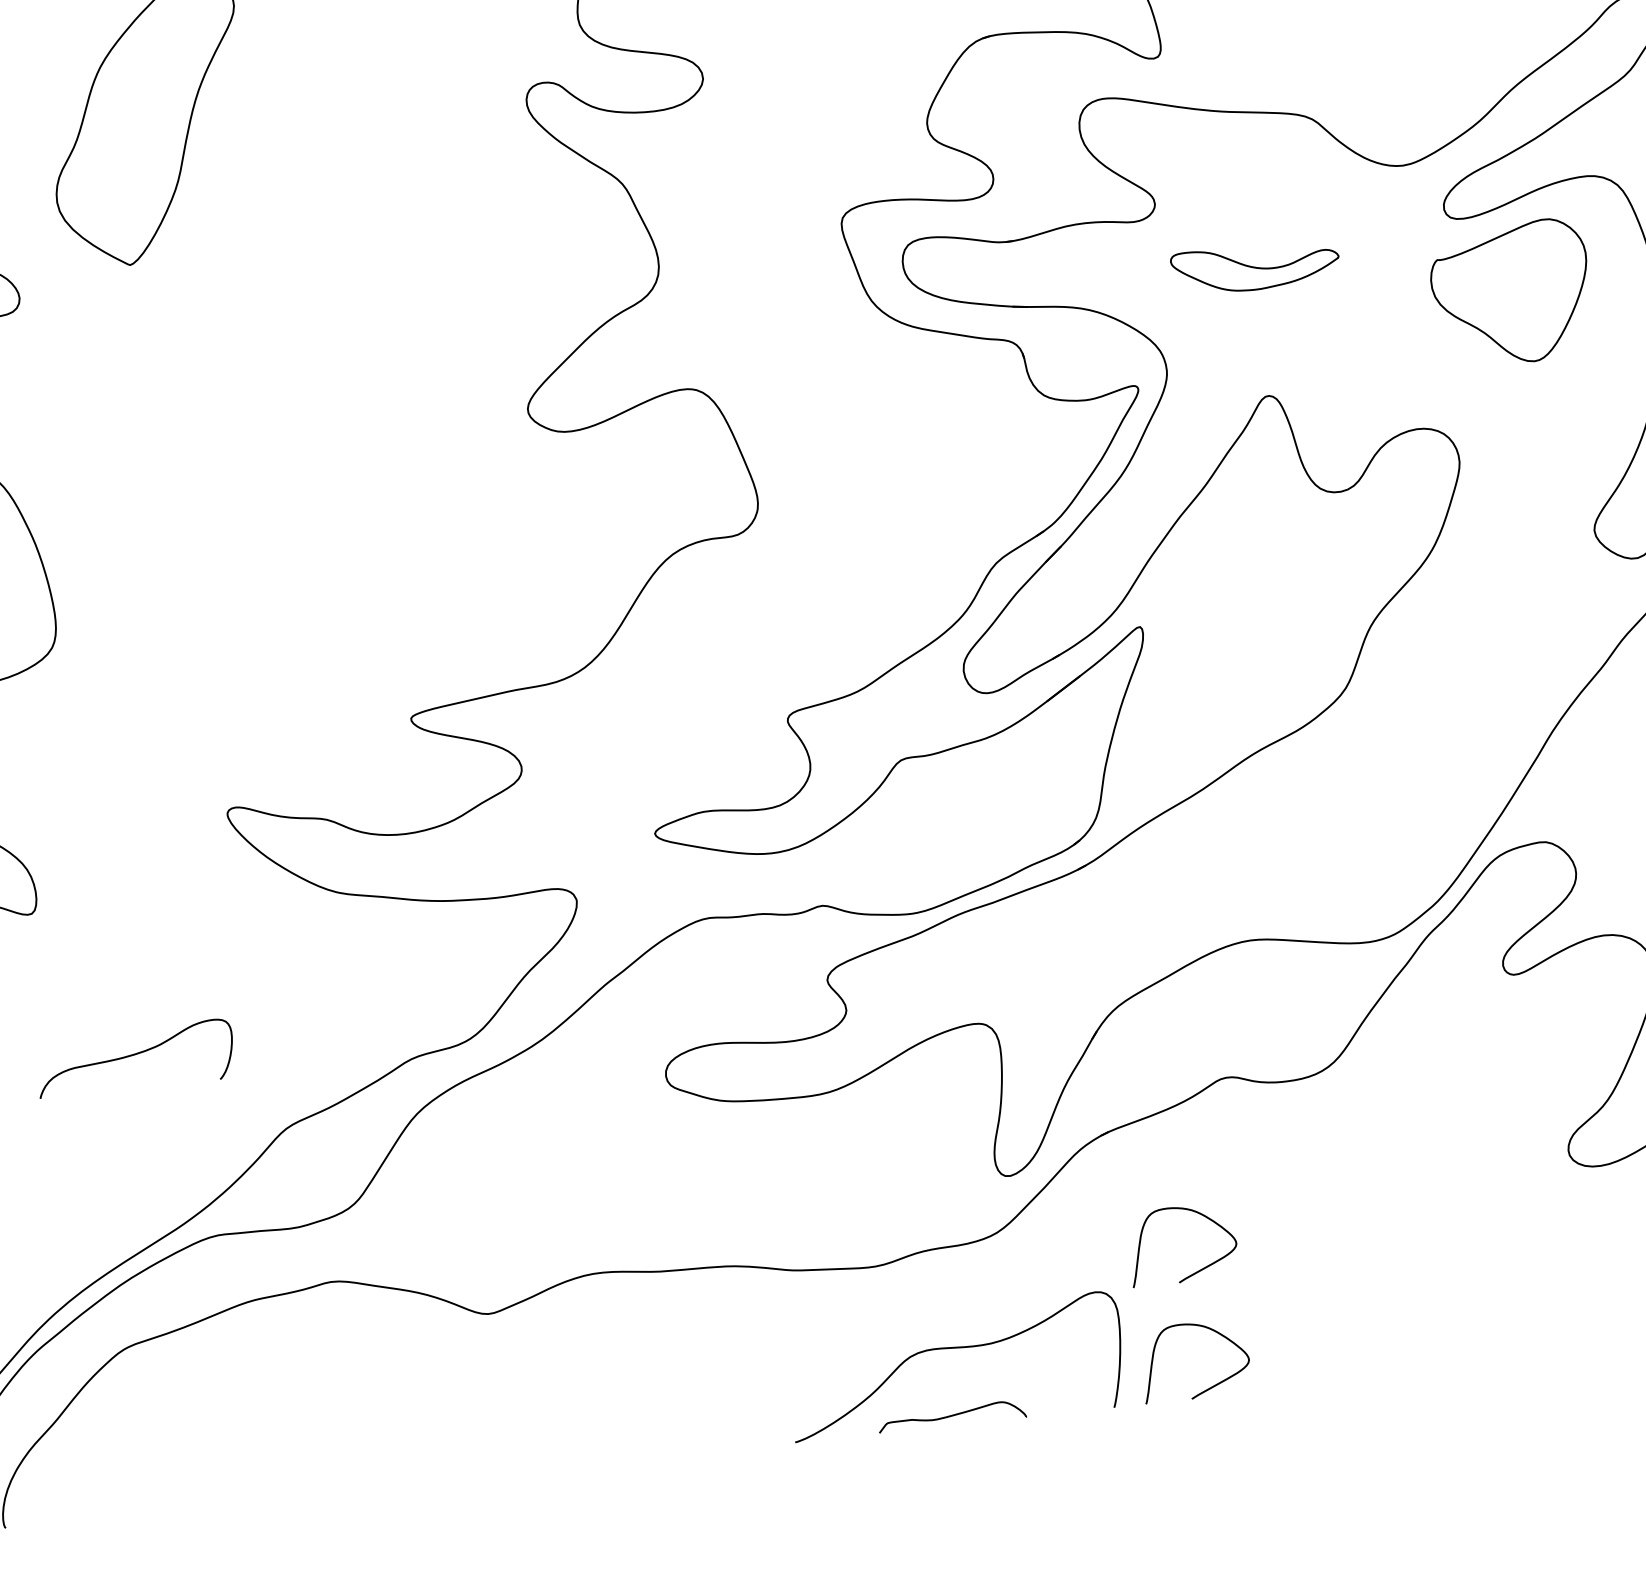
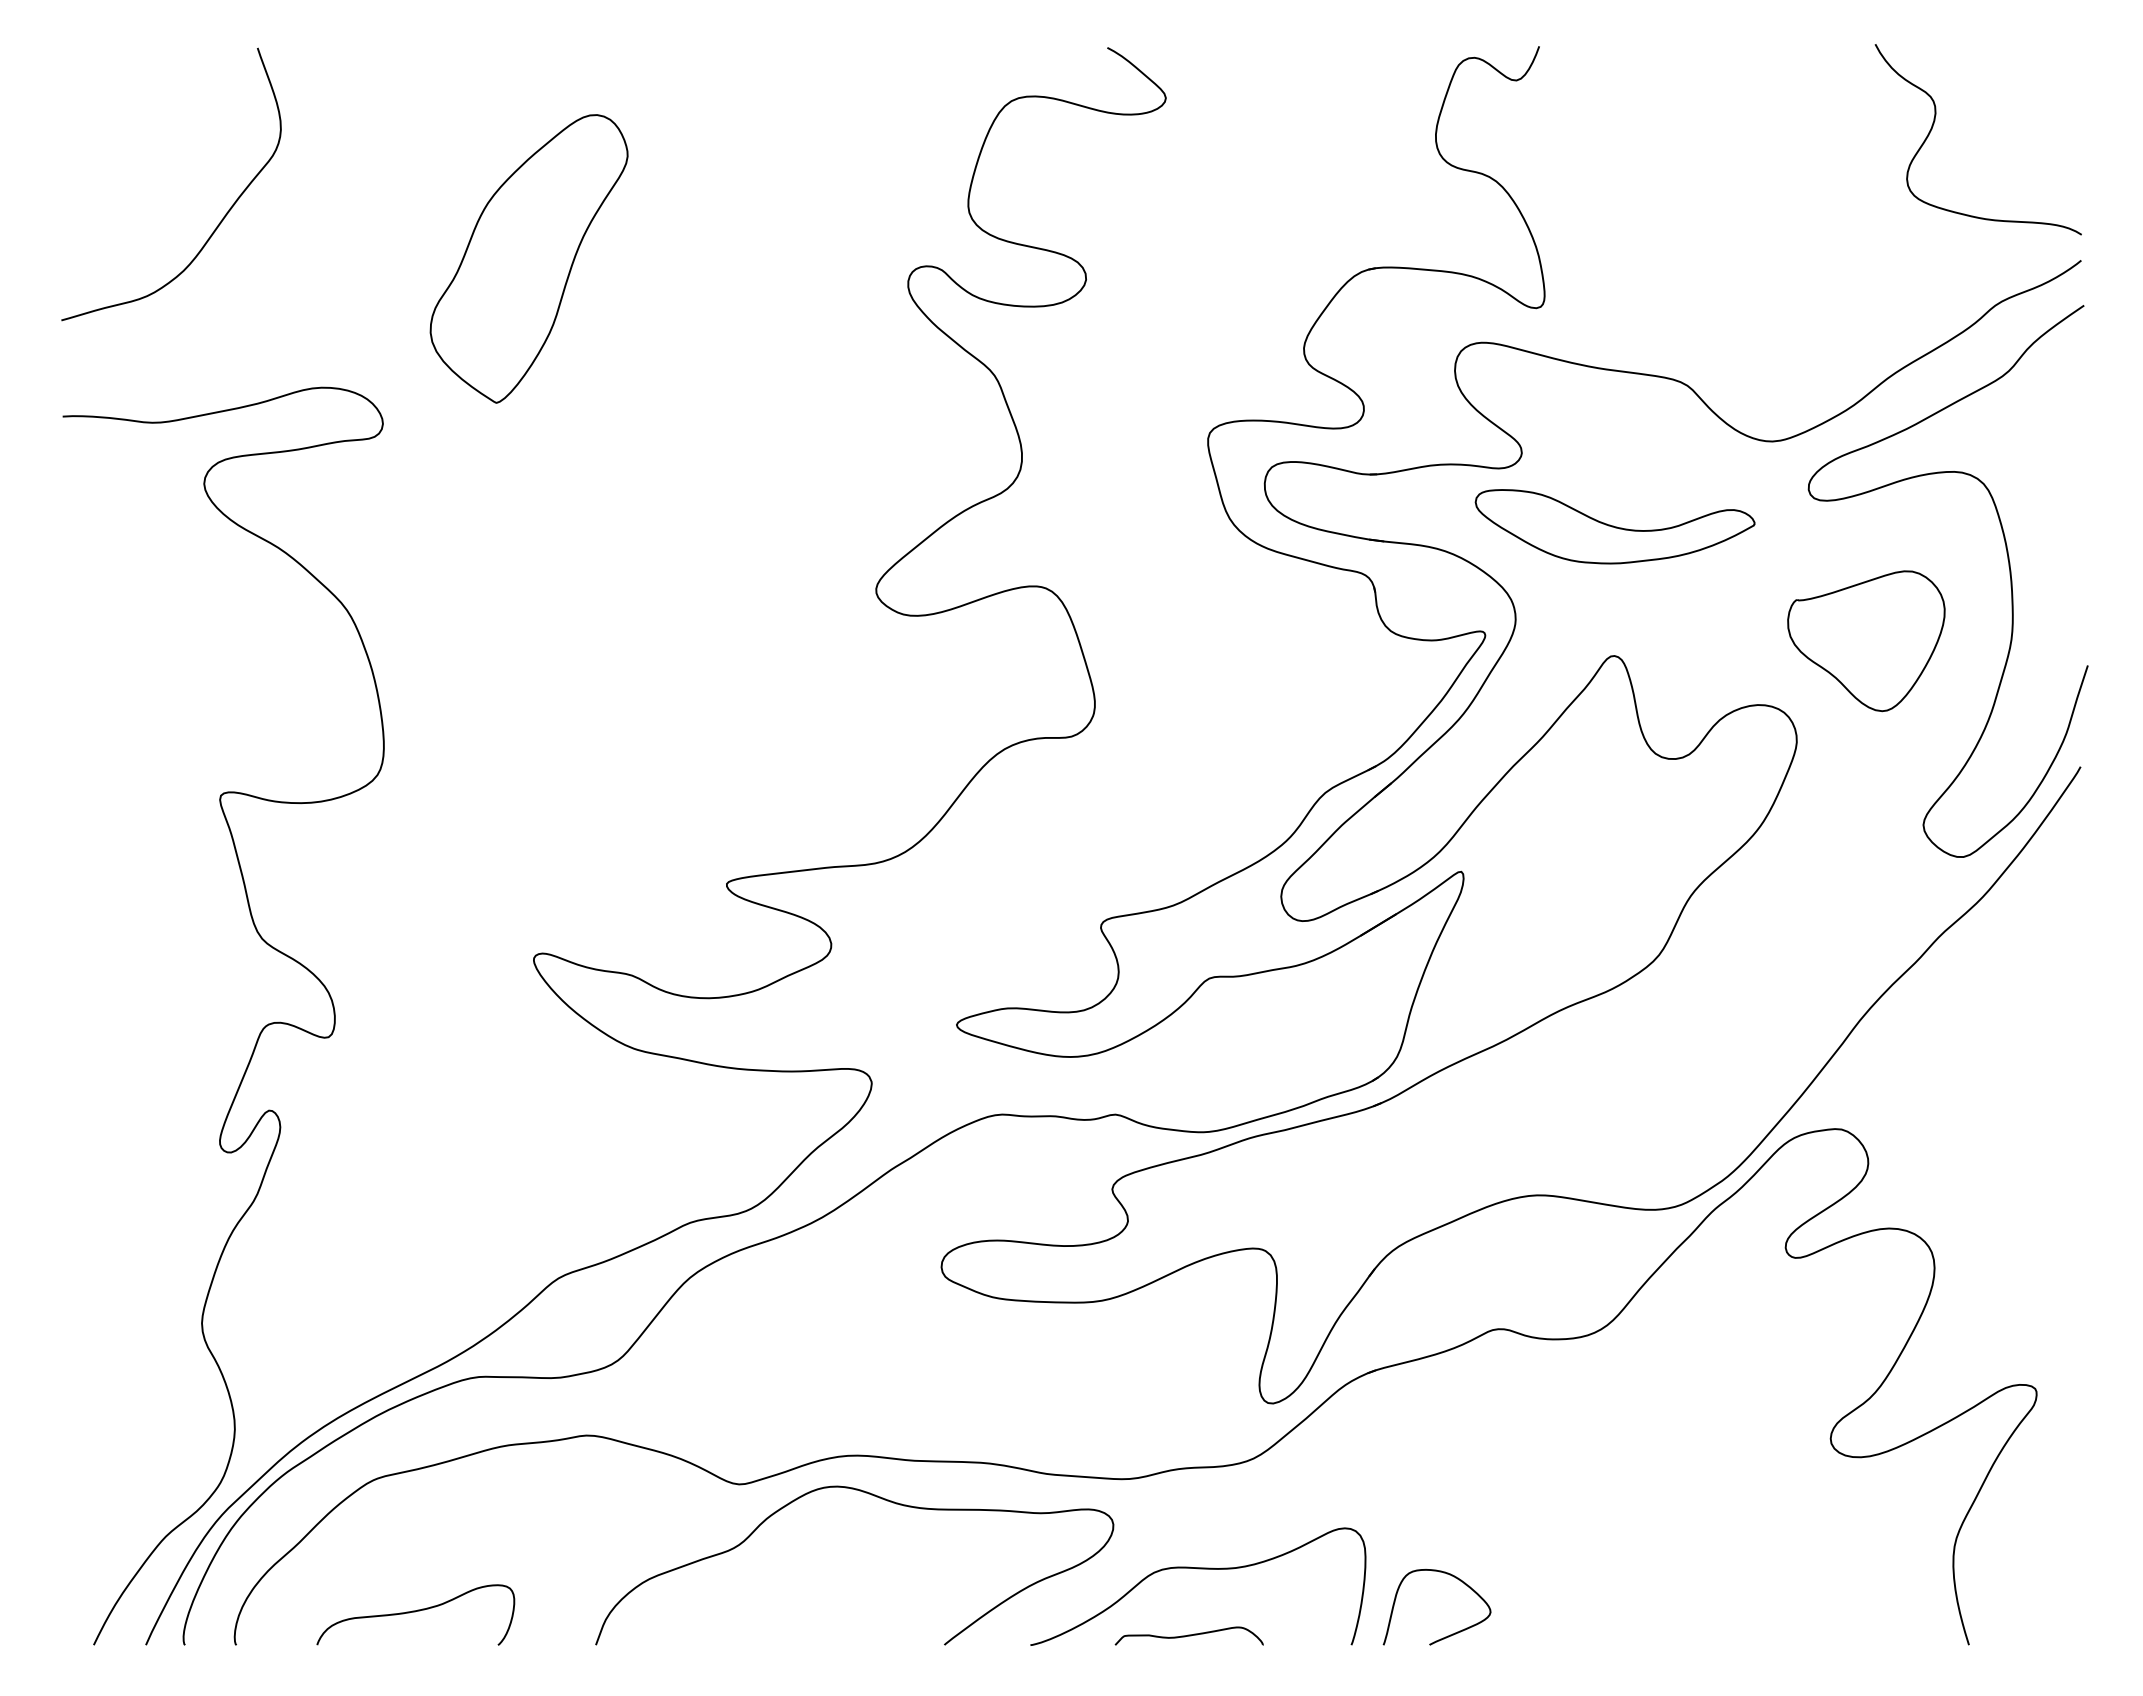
part: (1255, 267) -> (1614, 526), size x1.67
part: (1511, 293) -> (1866, 641), moved
curve: (134, 1055) -> (415, 1612), moved
curve: (1196, 1271) -> (1447, 1518), removed
curve: (626, 1312) -> (876, 1497), added

